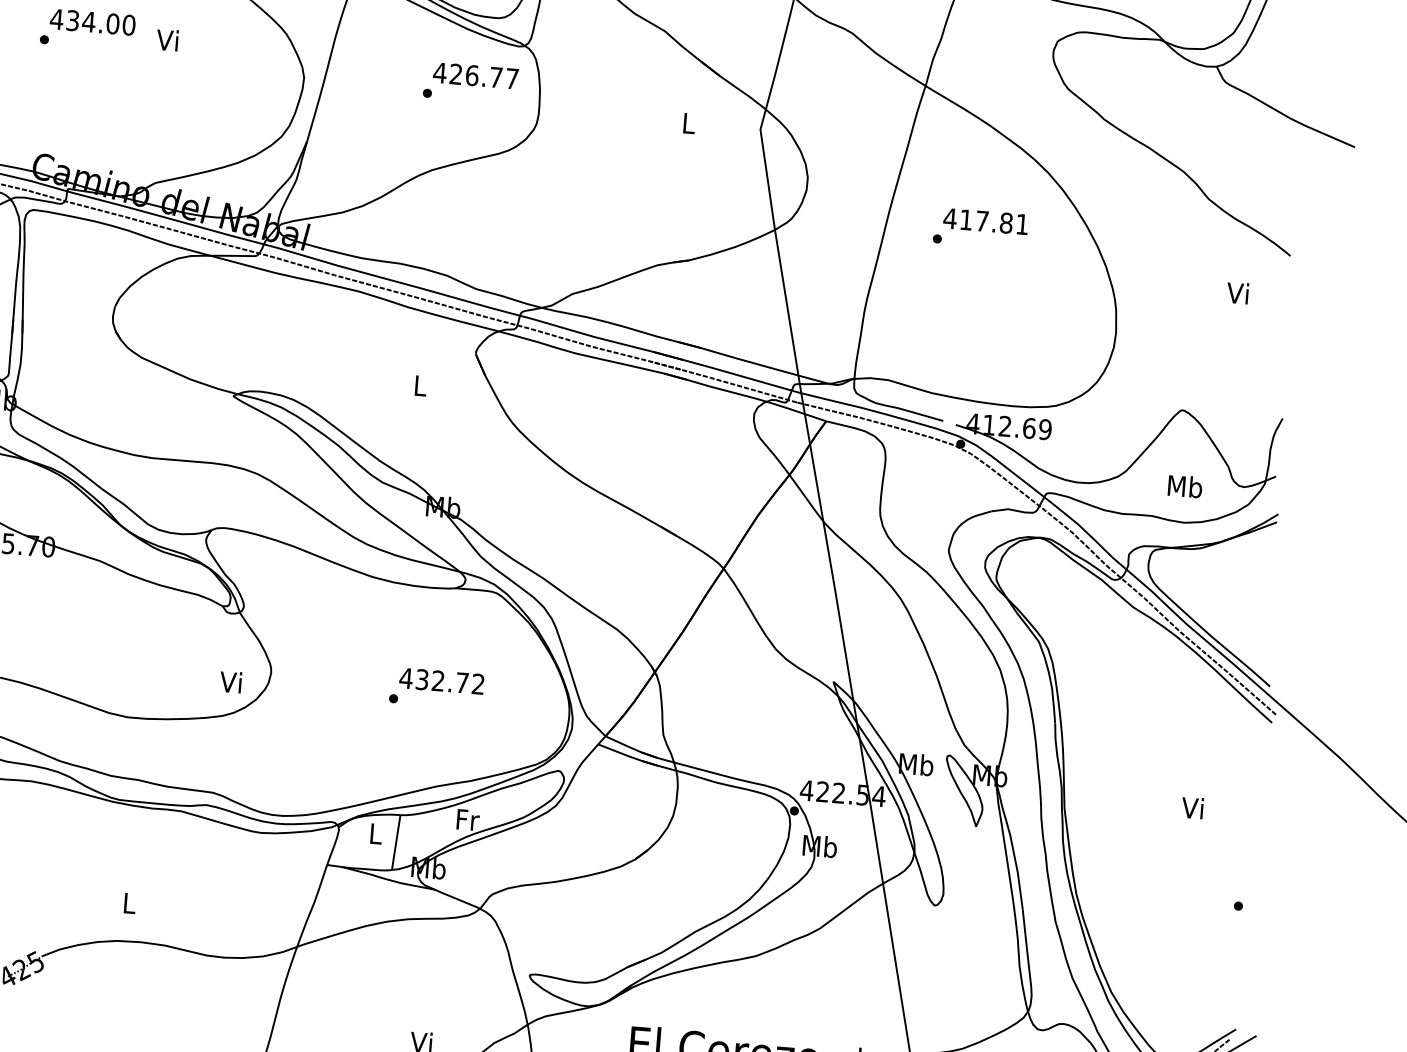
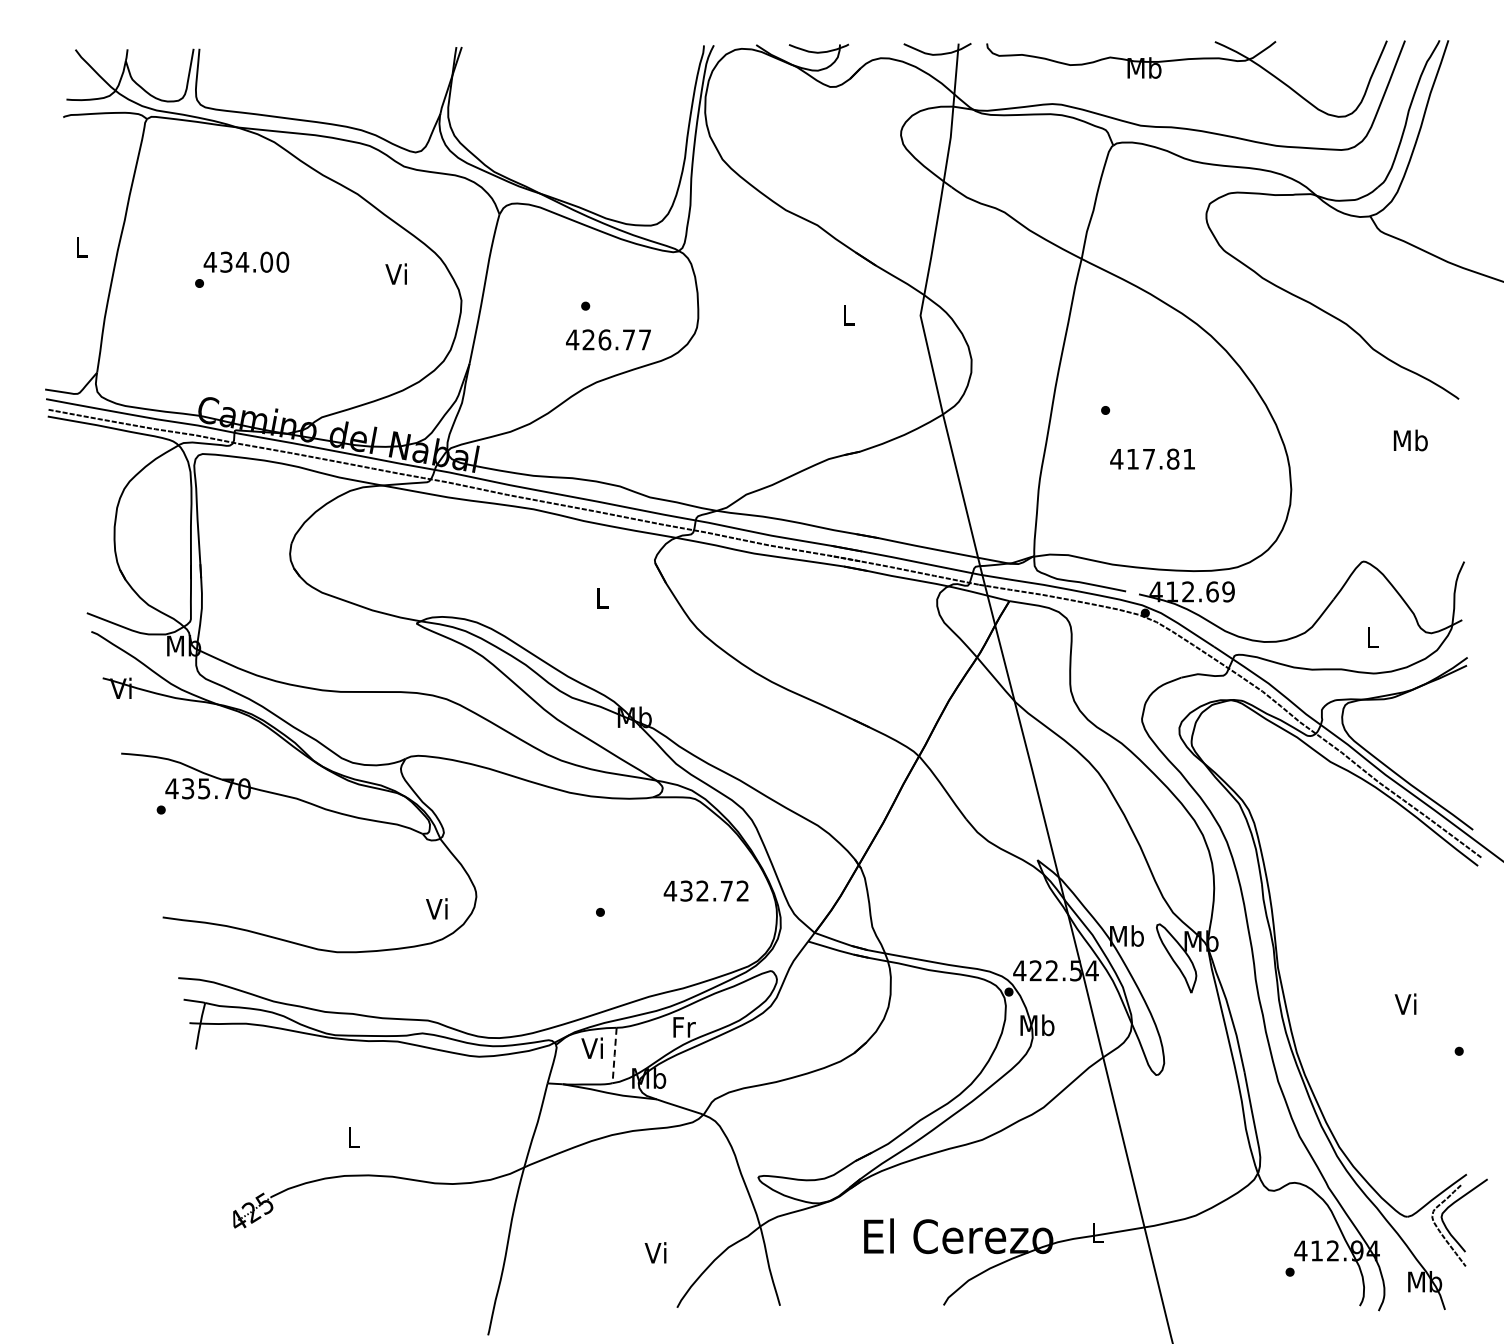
text: (166, 39) -> (395, 273), moved
text: (475, 75) -> (608, 339), moved
text: (985, 220) -> (1152, 458), moved
text: (1238, 293) -> (1410, 440), Vi -> Mb
text: (1185, 486) -> (1372, 637), Mb -> L
text: (441, 680) -> (705, 890), moved
text: (1192, 807) -> (1405, 1003), moved
text: (373, 832) -> (591, 1047), L -> Vi
line: (396, 842) -> (614, 1055), solid -> dashed

